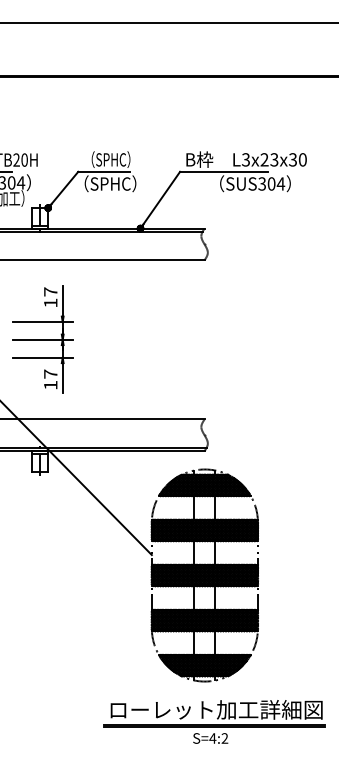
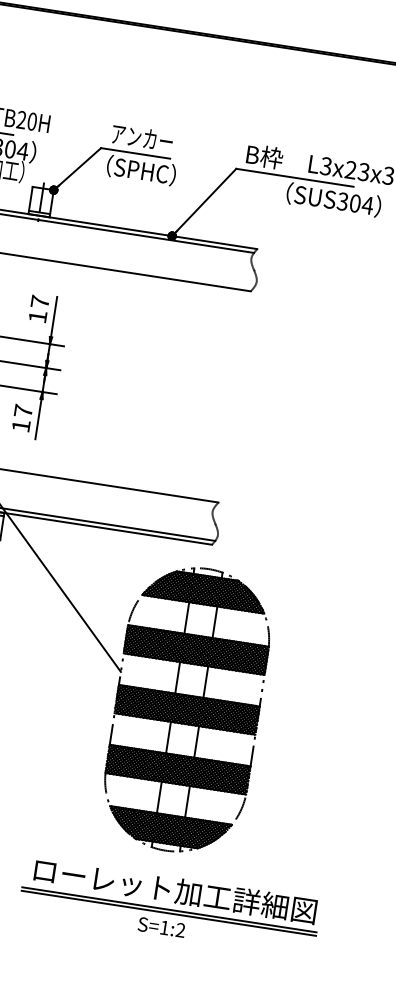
text: (107, 159) -> (142, 137), （SPHC） -> アンカー
text: (212, 738) -> (164, 927), S=4:2 -> S=1:2

